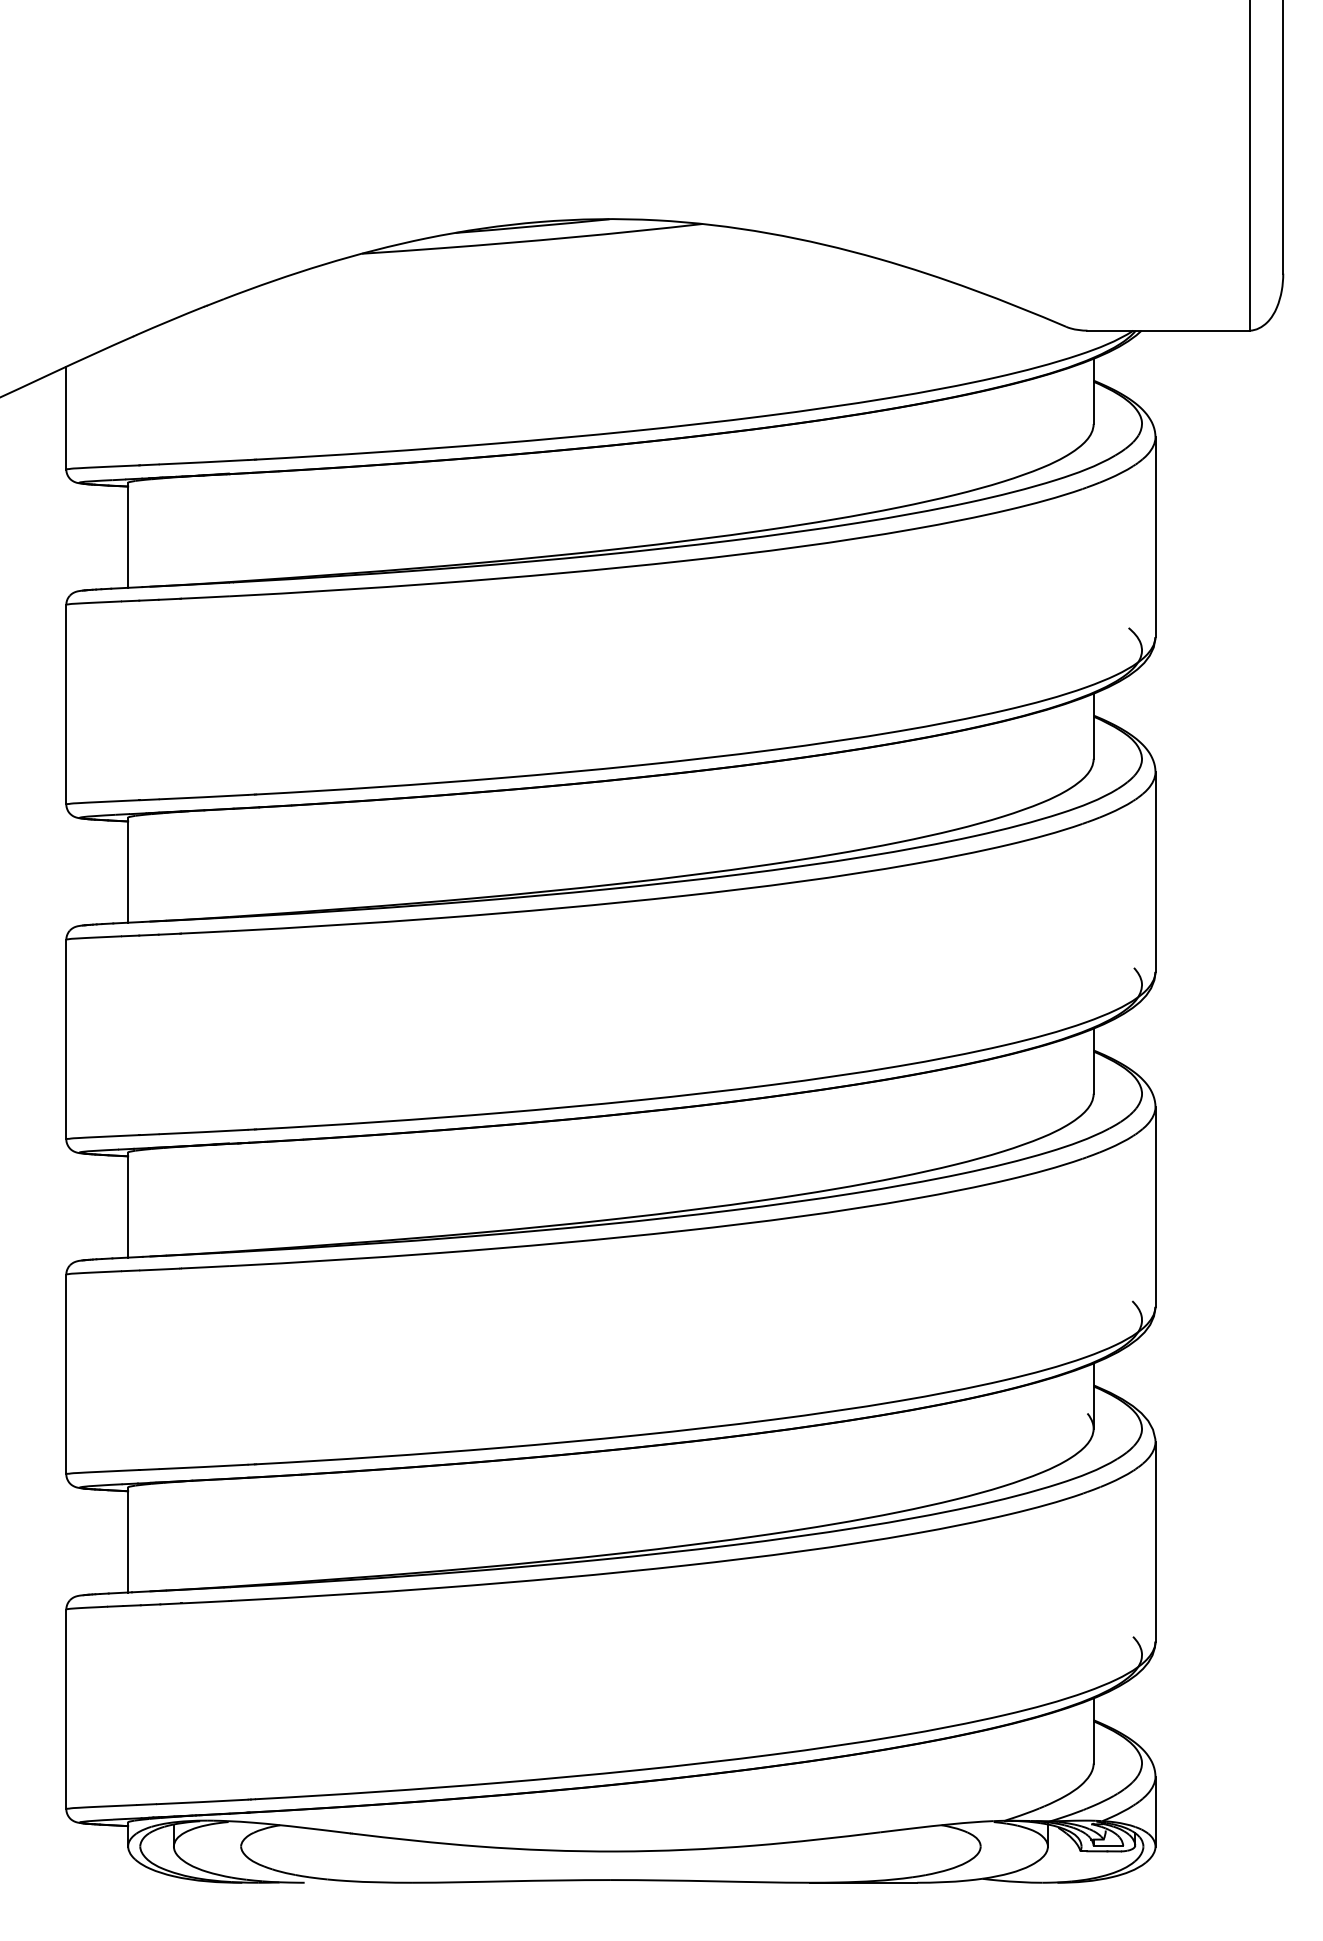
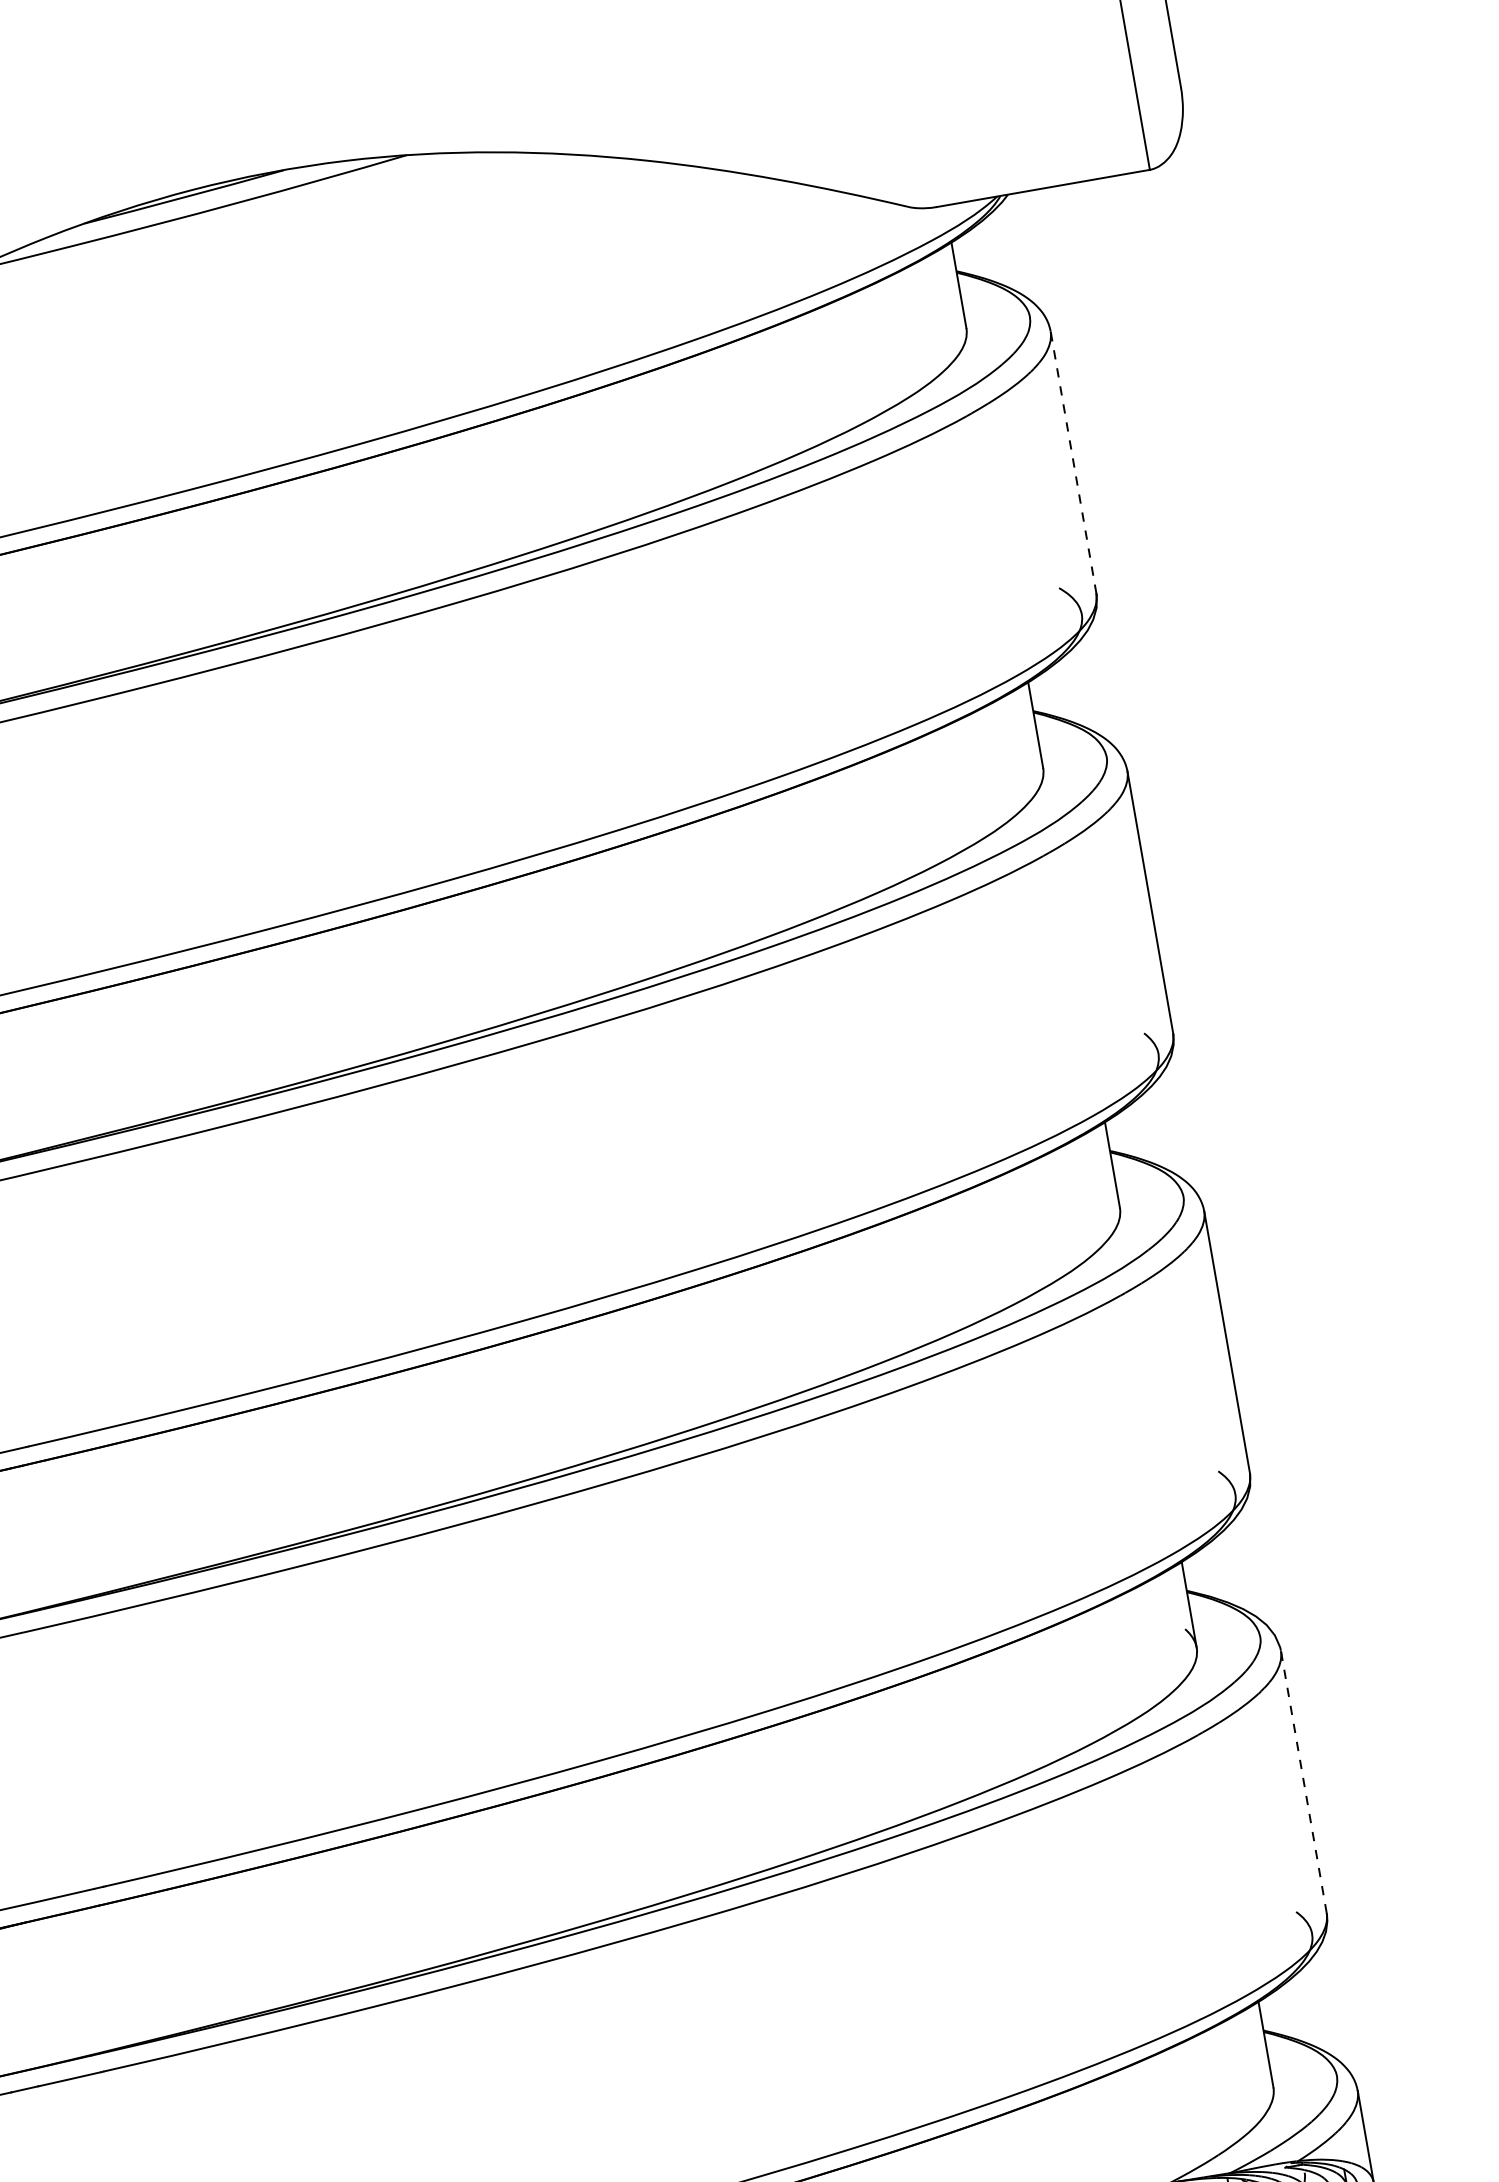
line: (1155, 537) -> (1073, 463), solid -> dashed
line: (1155, 1541) -> (1303, 1781), solid -> dashed

